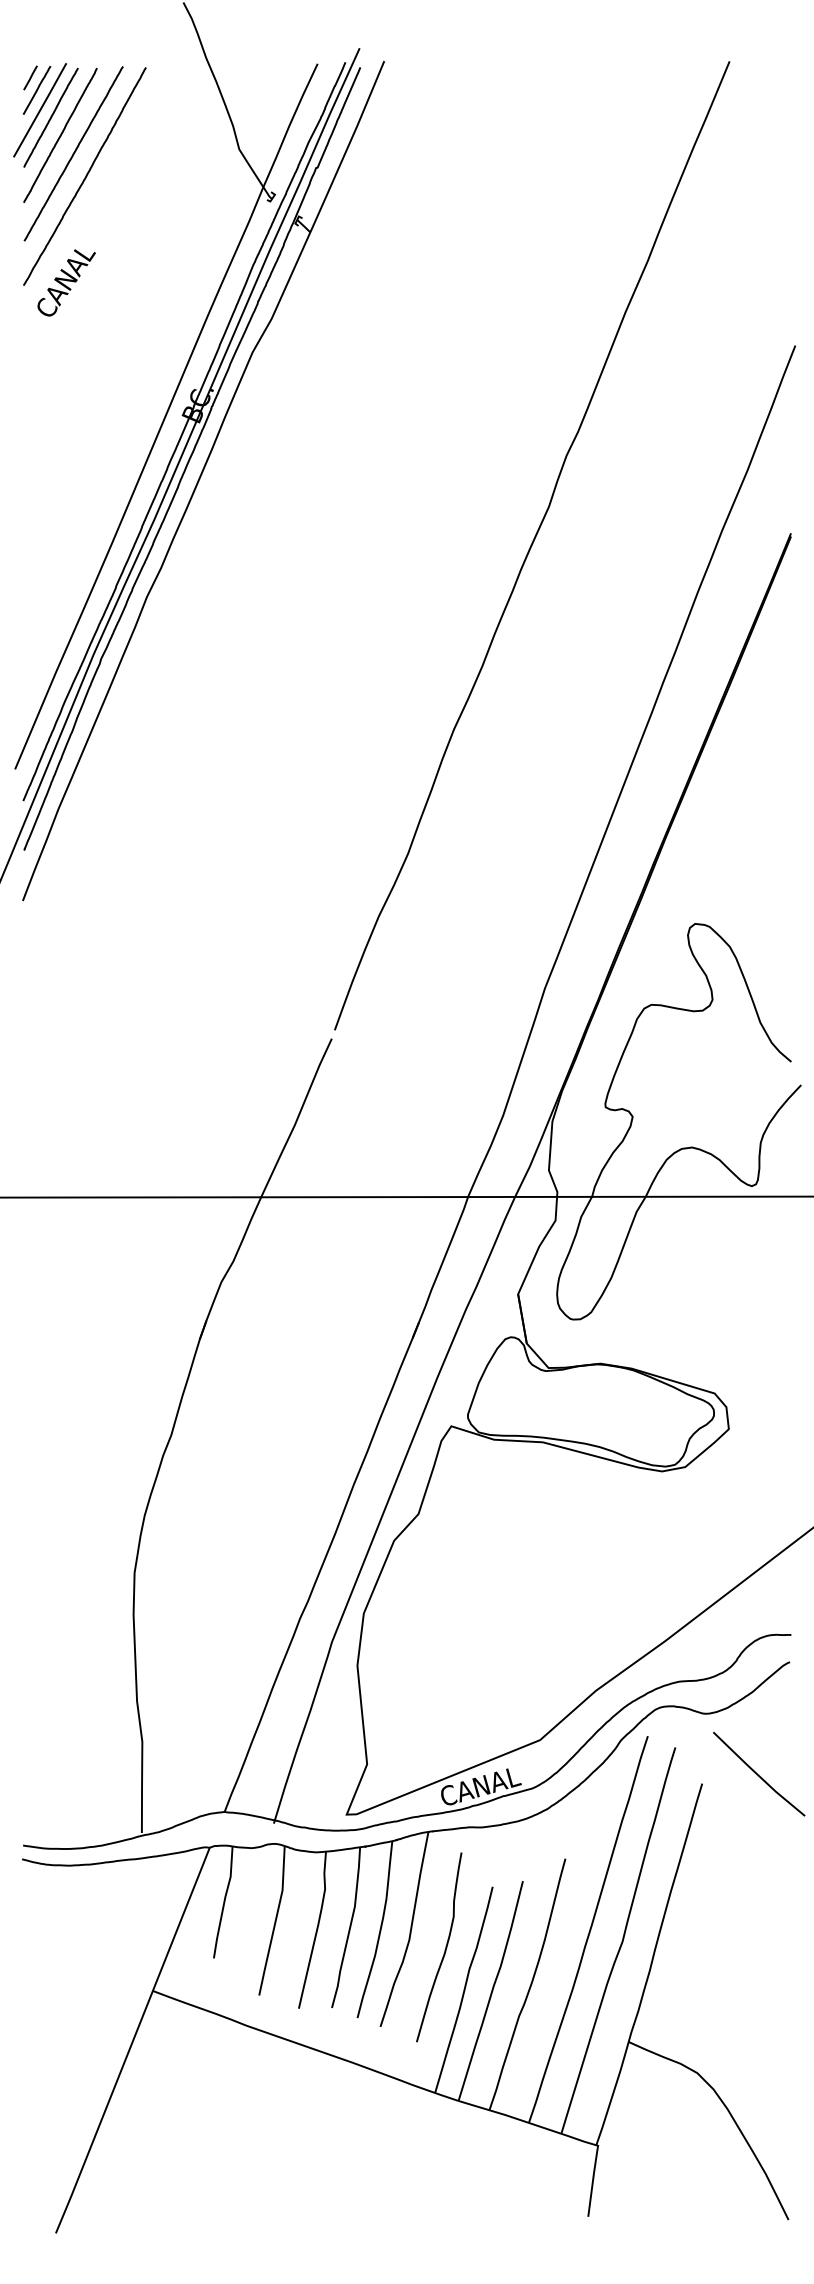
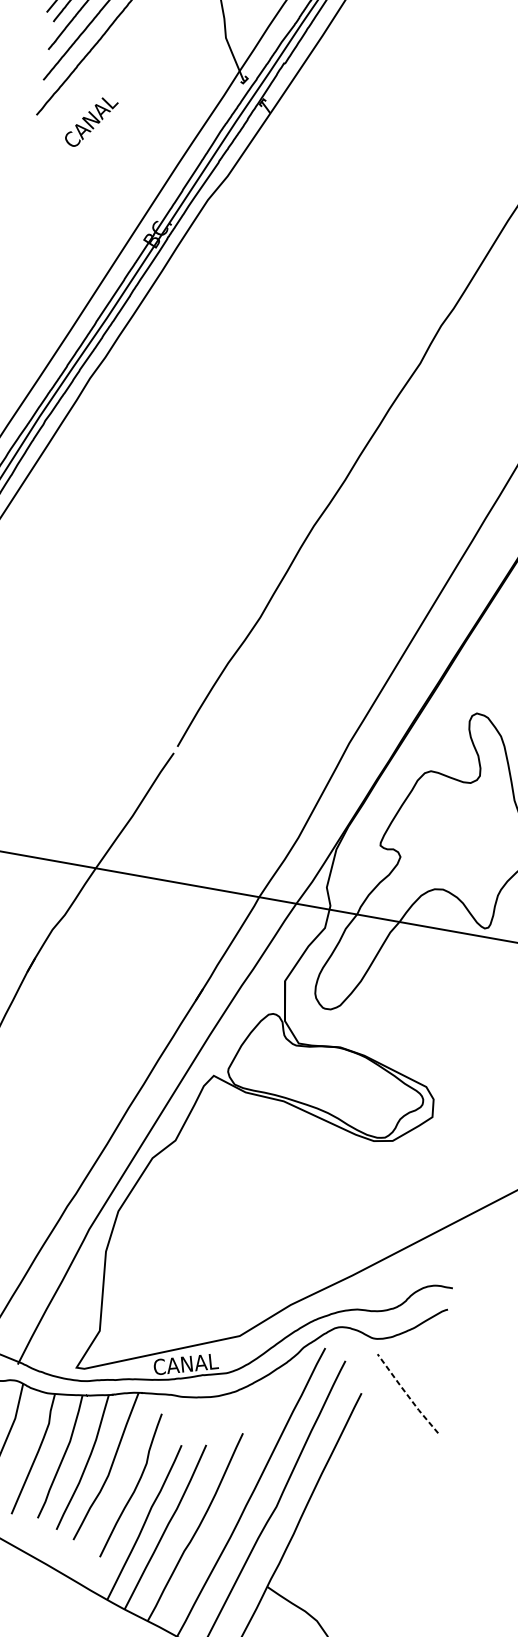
text: (66, 282) -> (91, 122), moved
line: (758, 1775) -> (407, 1394), solid -> dashed

